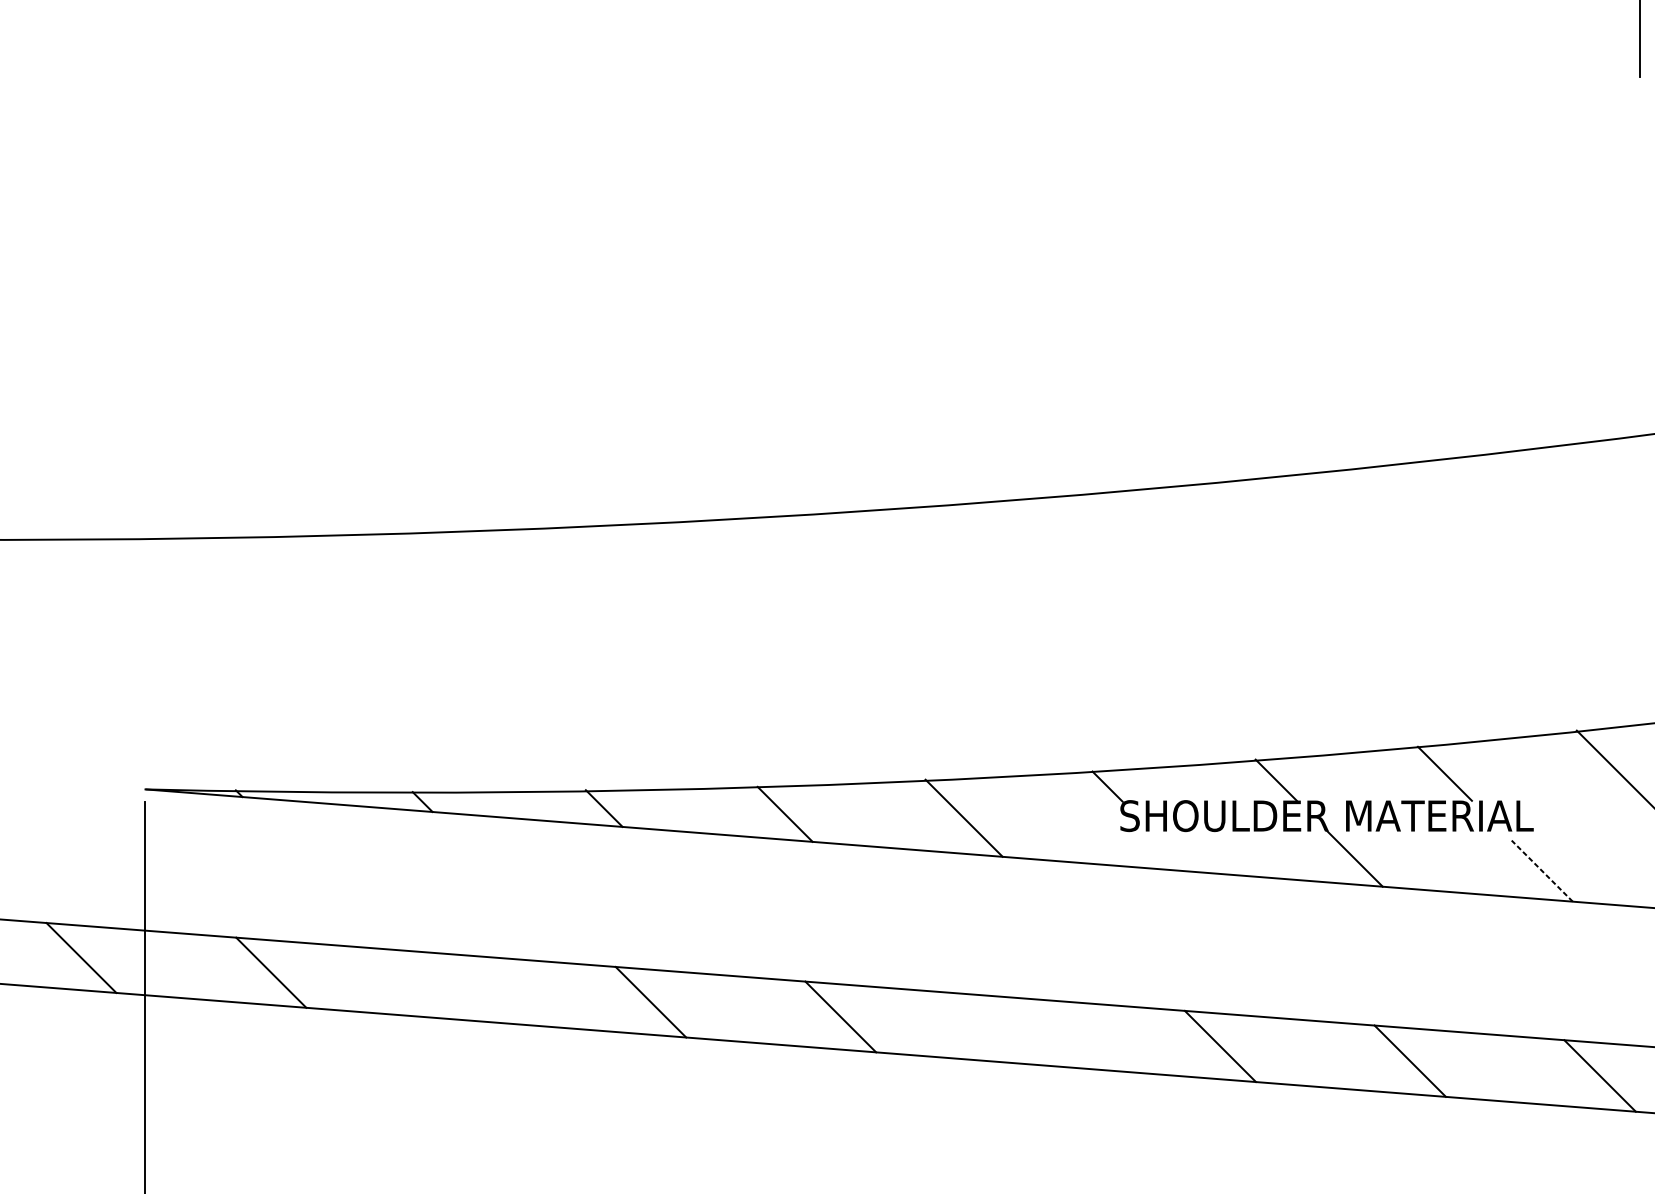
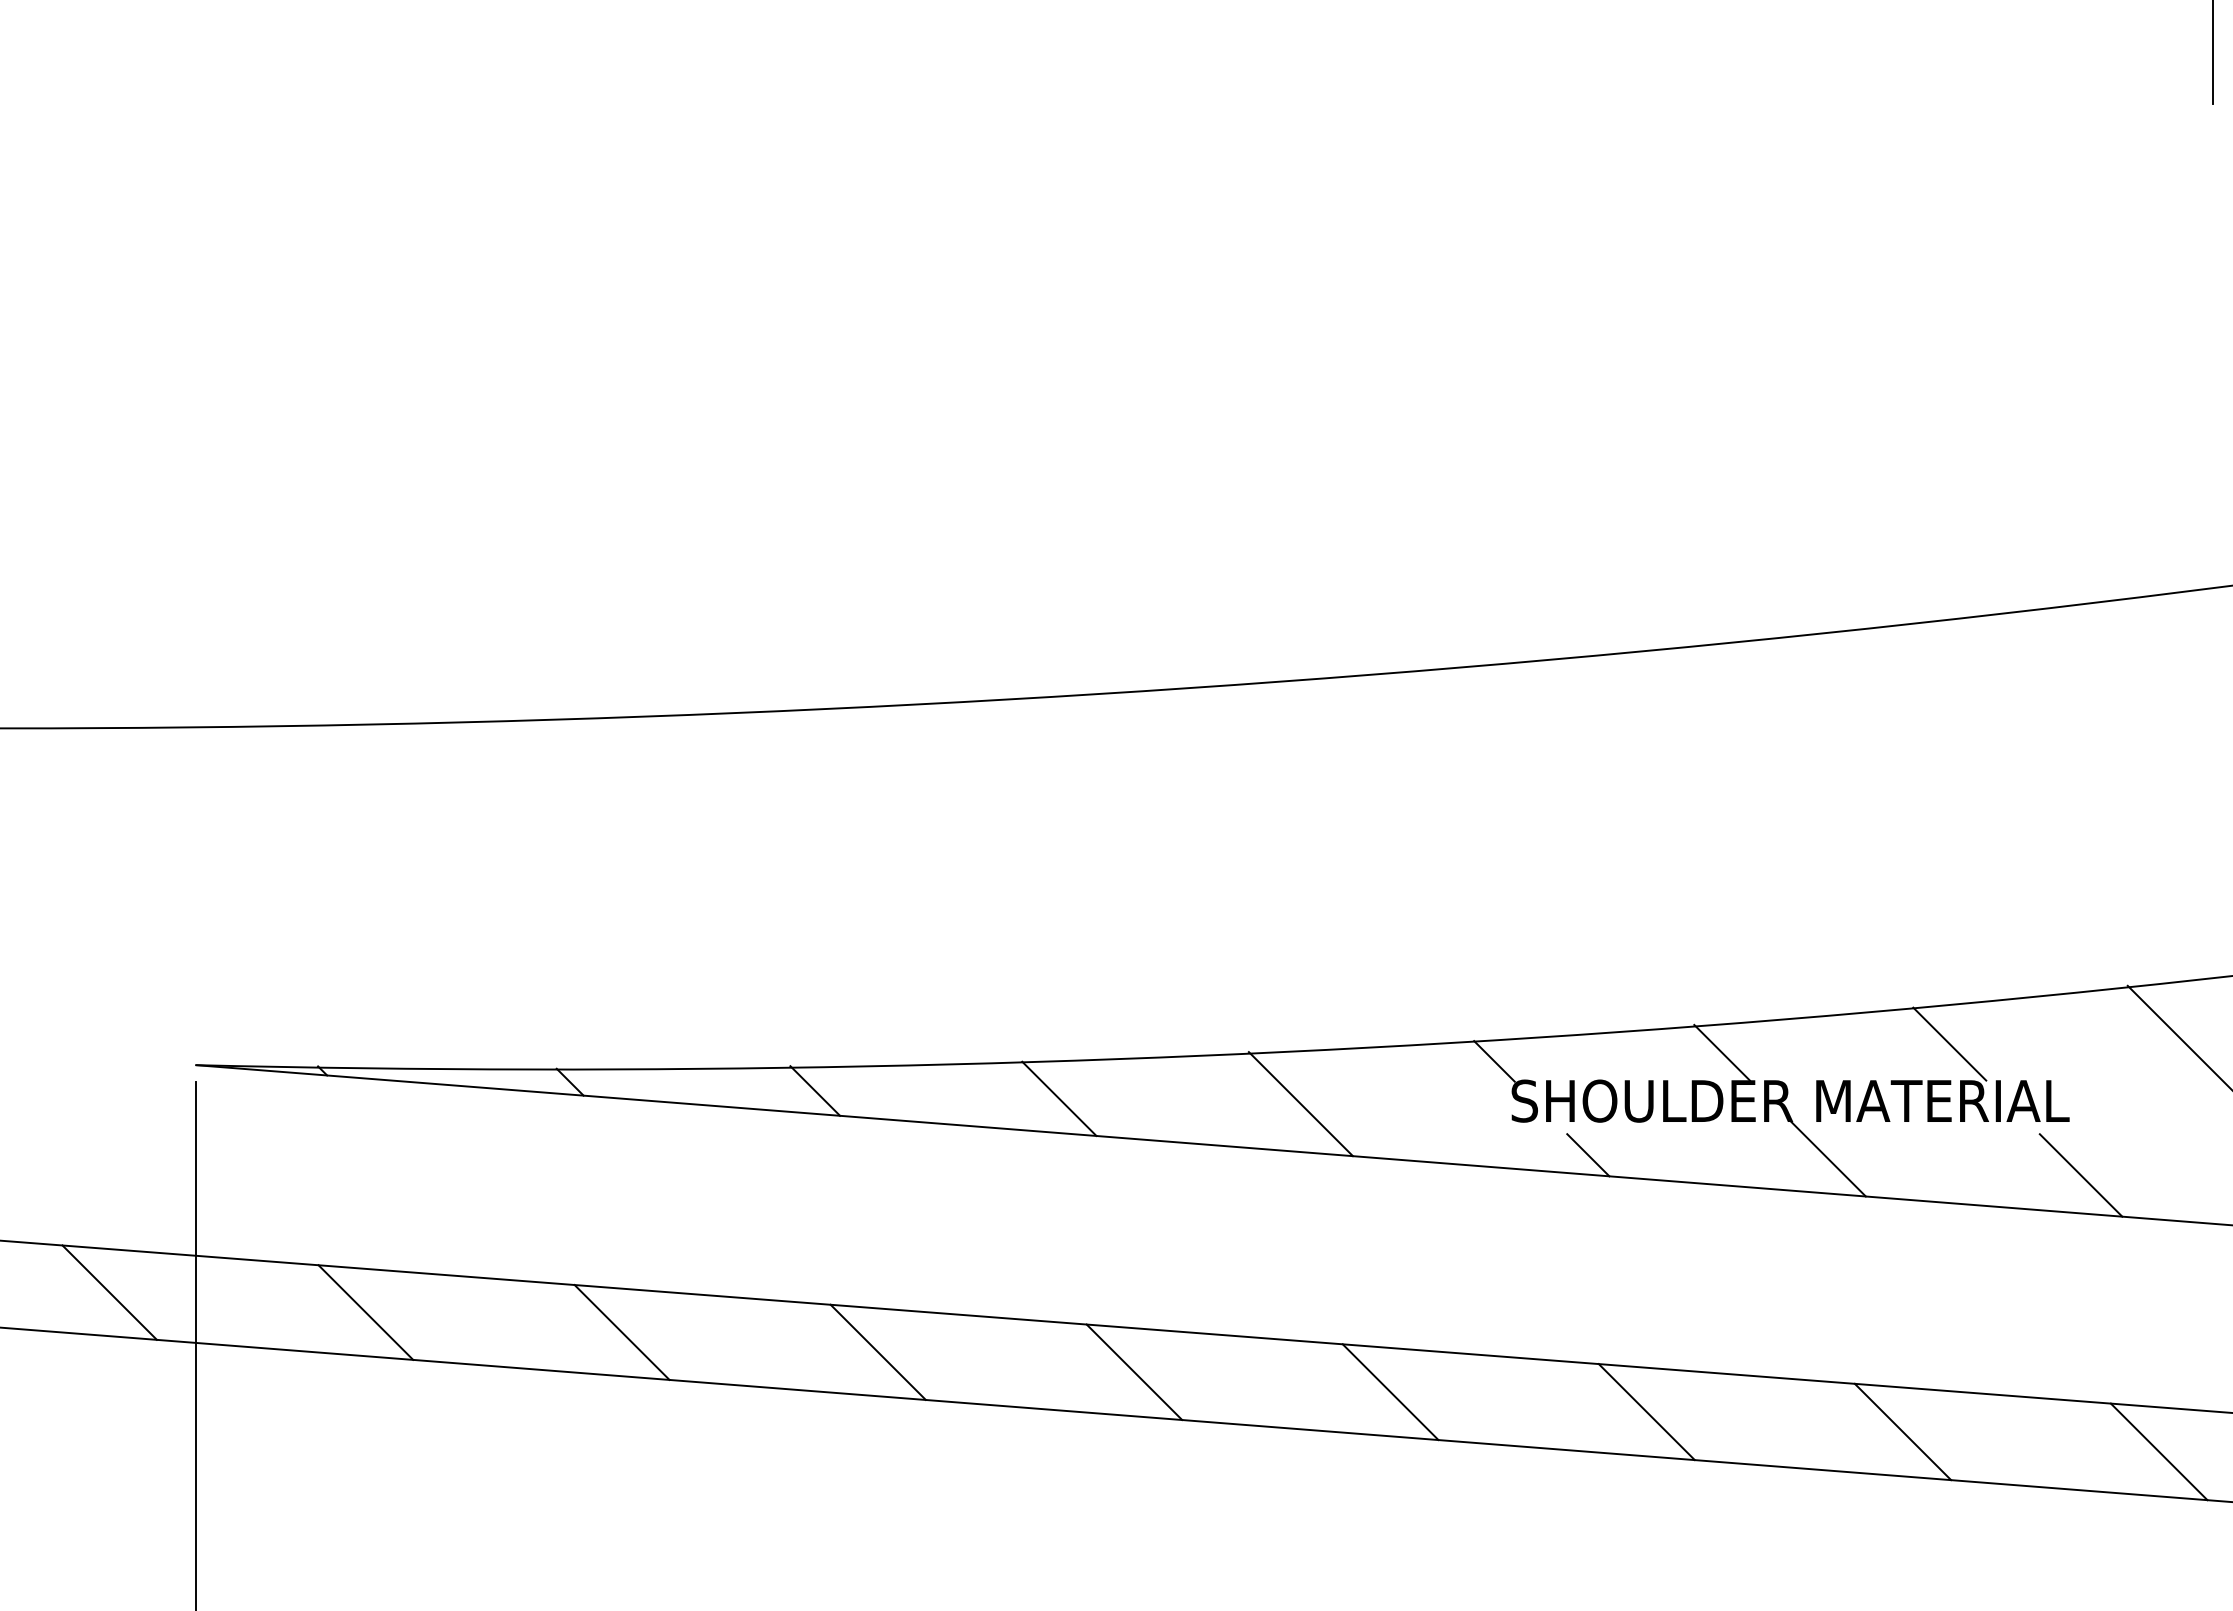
line: (1177, 856) -> (1588, 1155), added
line: (1541, 871) -> (2080, 1175), dashed -> solid
line: (460, 987) -> (621, 1332), added
line: (1030, 1031) -> (1390, 1392), added

